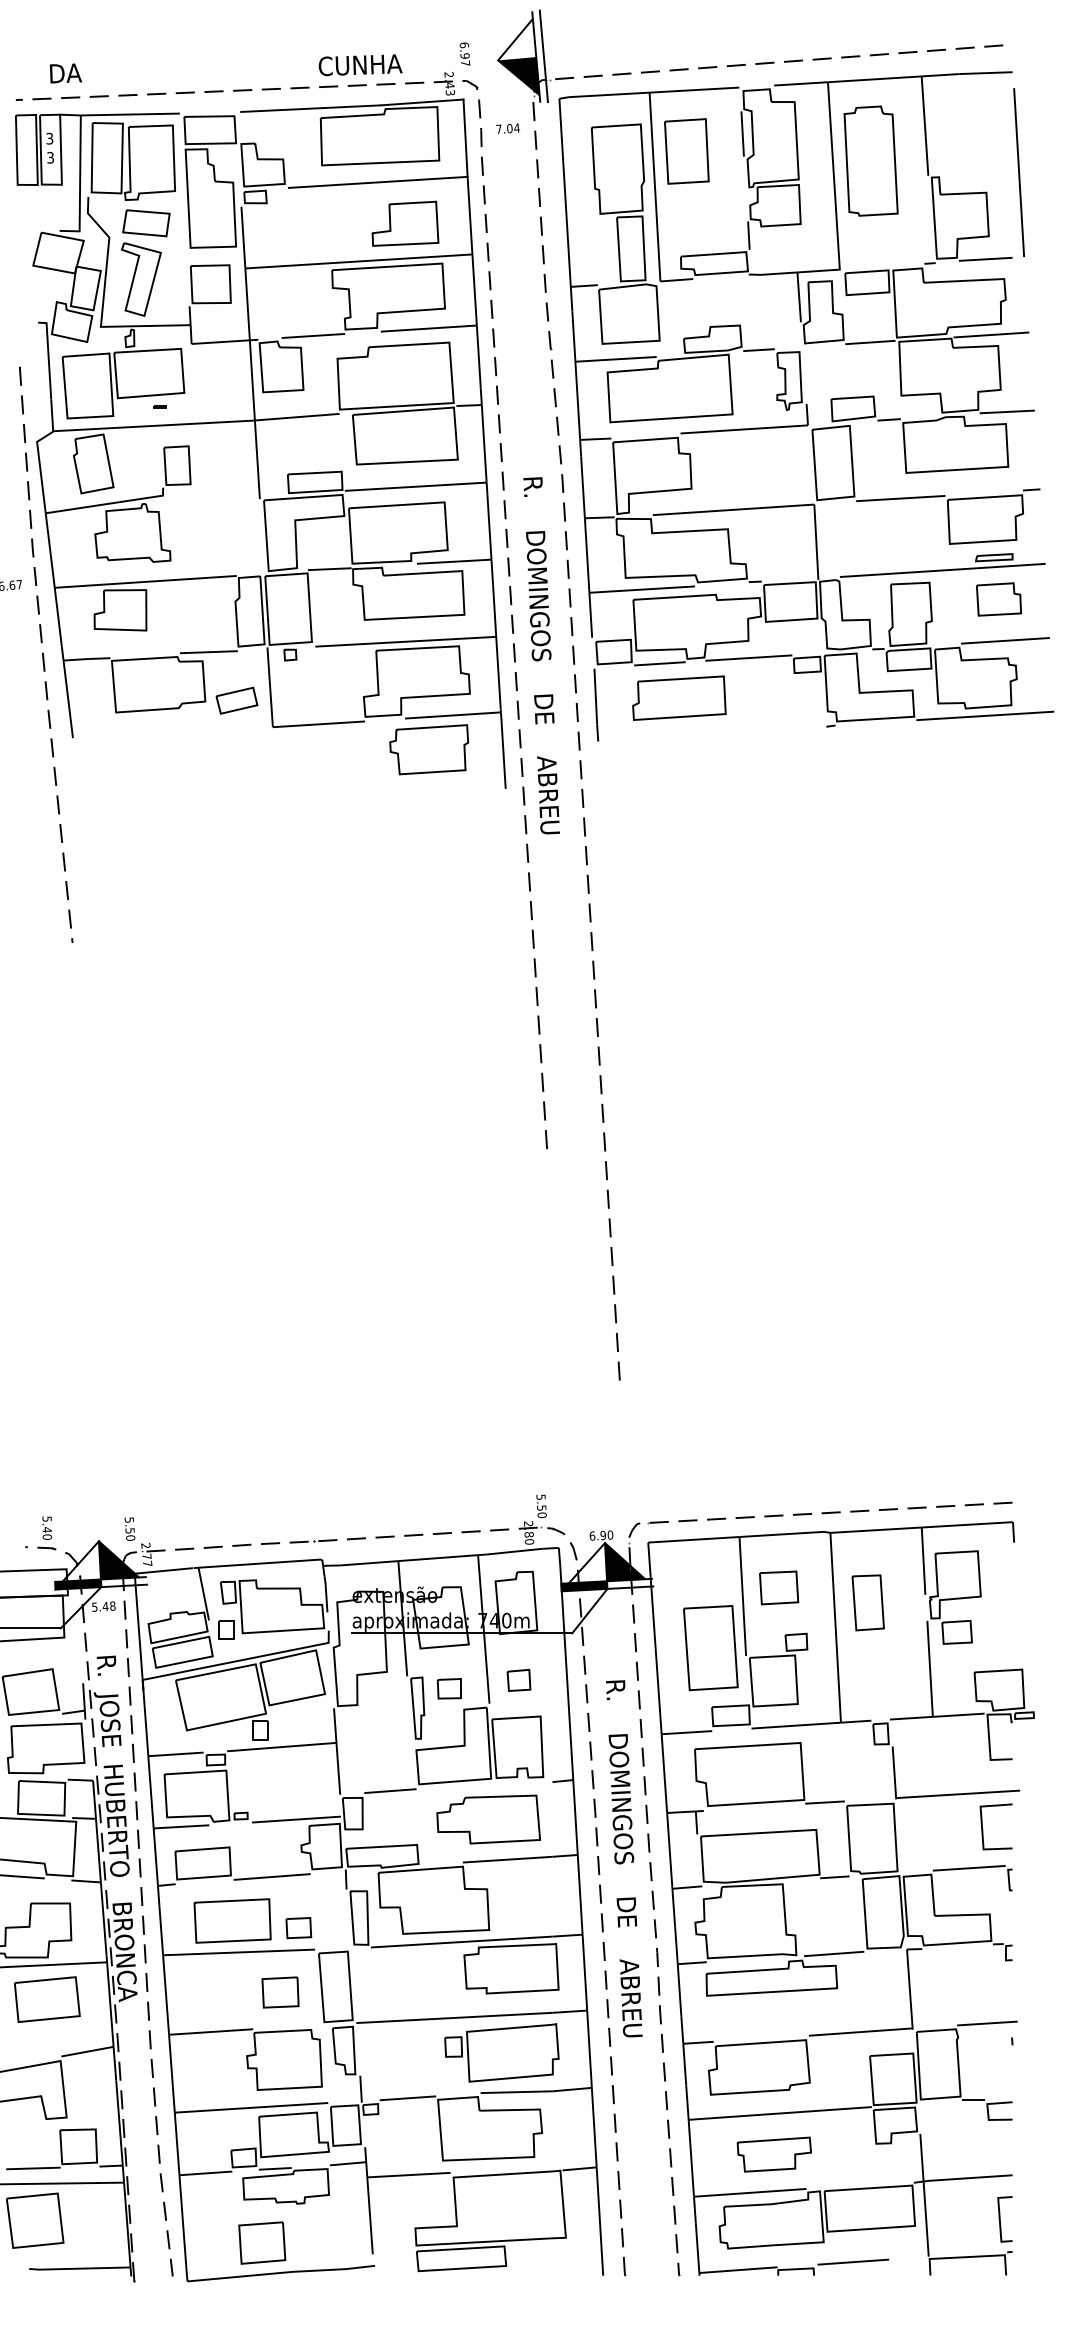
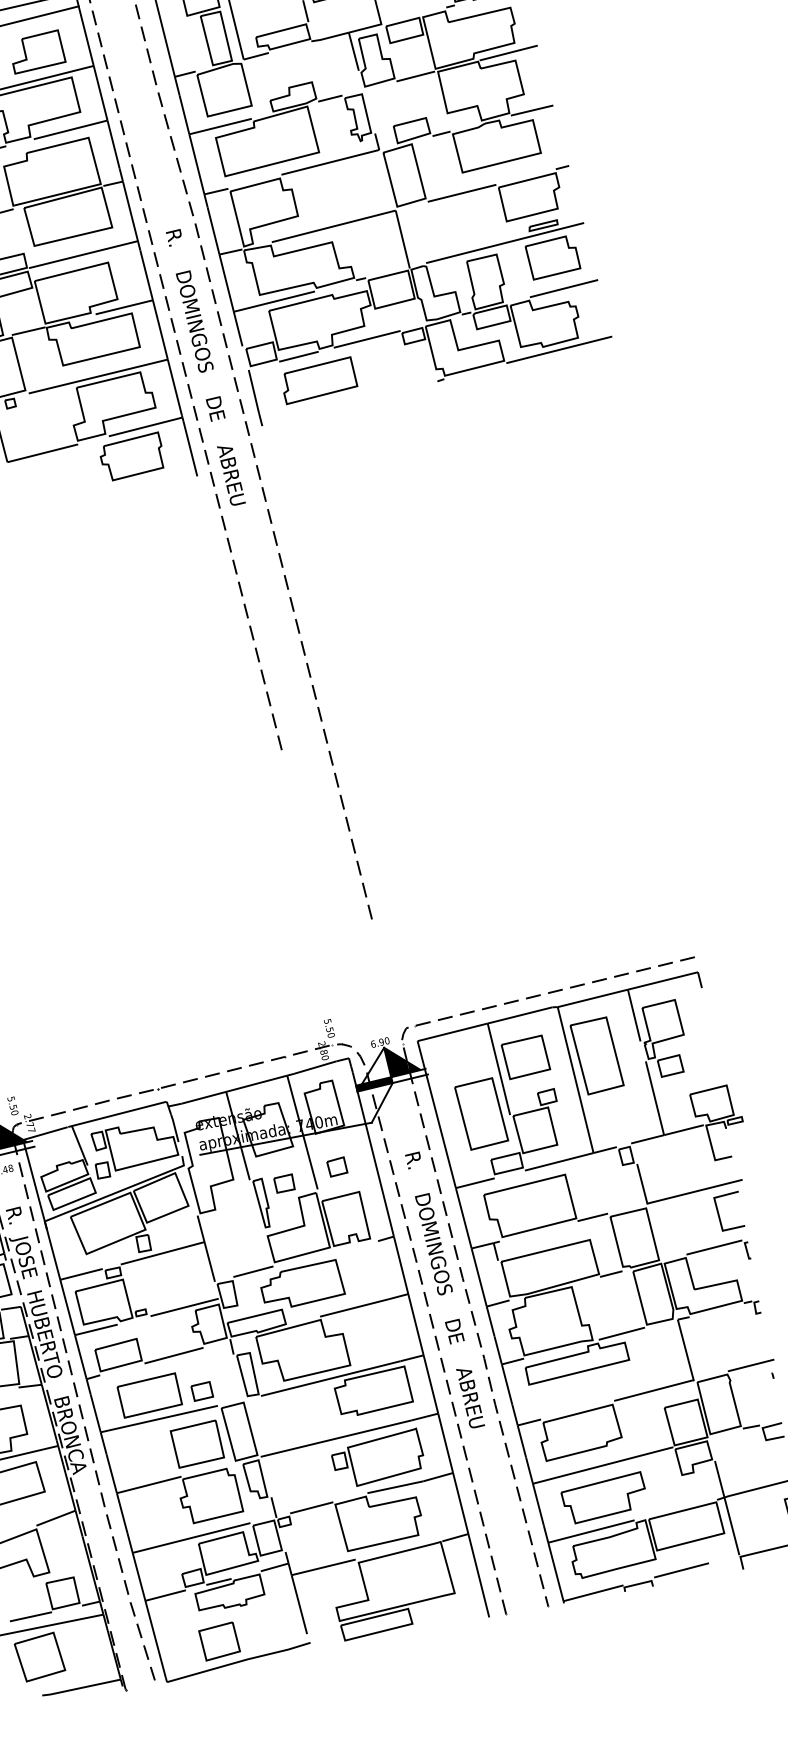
part: (998, 599) -> (552, 257), size x1.43
part: (778, 1587) -> (525, 1057), size x1.43
part: (868, 1602) -> (597, 1055), size x1.67
part: (488, 1819) -> (301, 1285), moved
part: (280, 1992) -> (197, 1444), size x1.67
part: (774, 2154) -> (604, 1498), size x1.43

